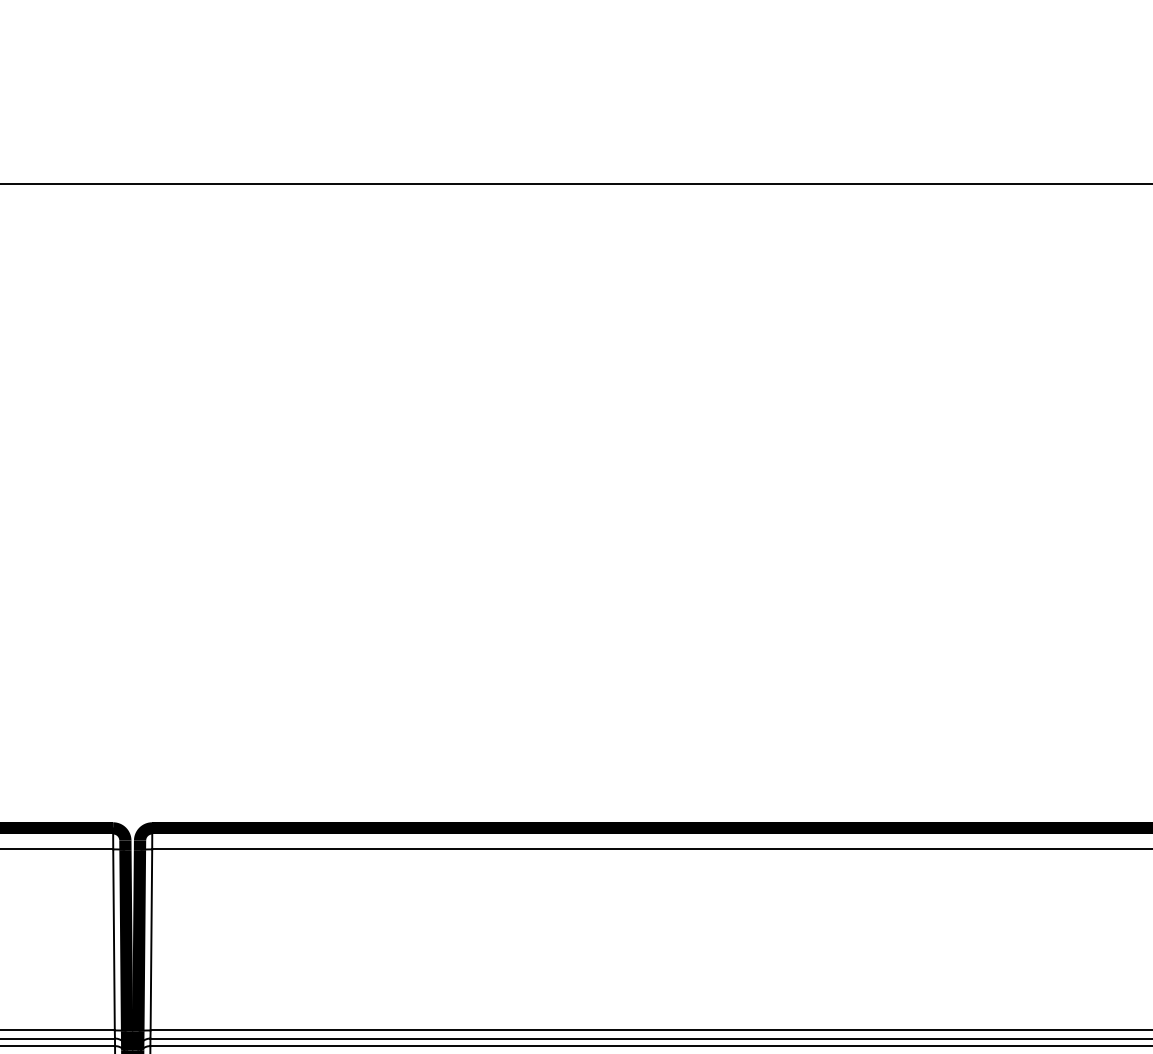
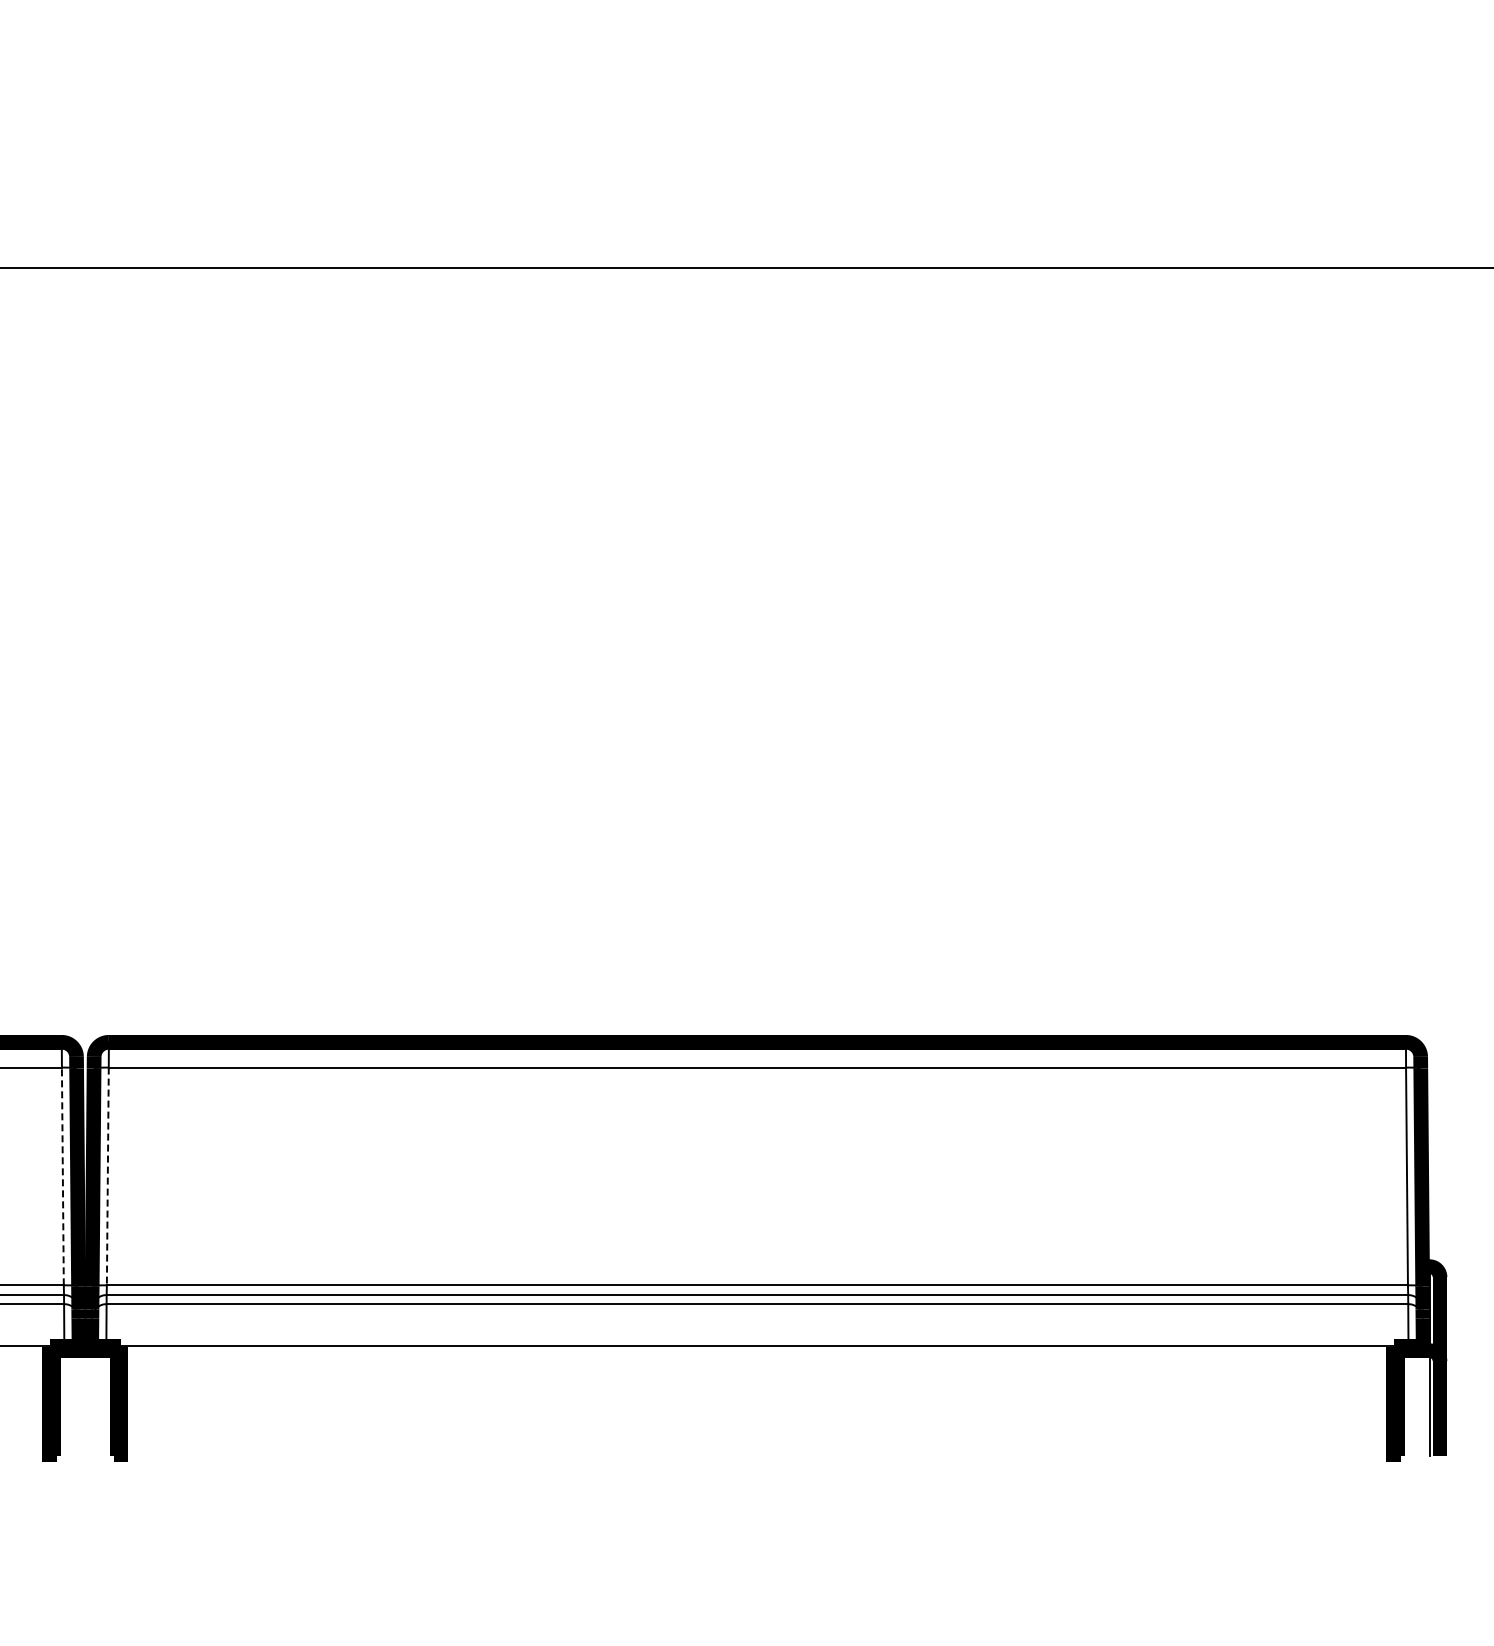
line: (113, 939) -> (62, 1176), solid -> dashed
line: (151, 939) -> (107, 1176), solid -> dashed

